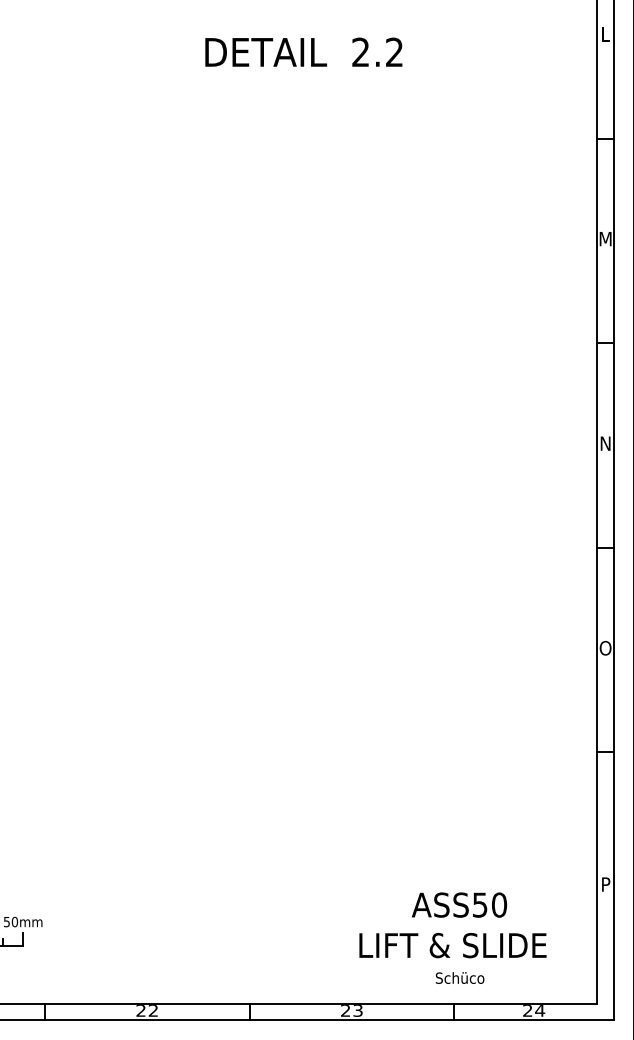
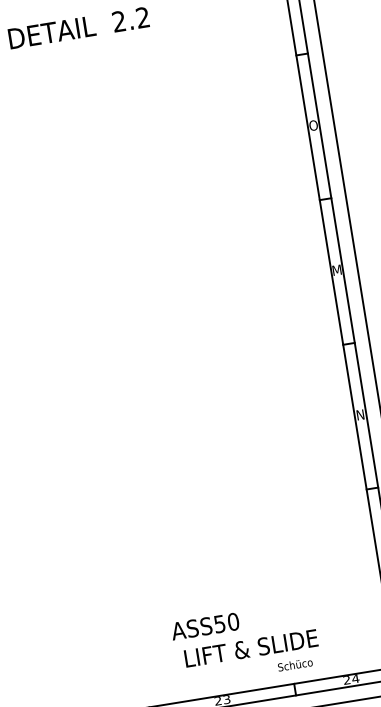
text: (605, 238) -> (313, 125), M -> O
text: (605, 443) -> (336, 270), N -> M
text: (605, 647) -> (360, 414), O -> N
text: (459, 904) -> (205, 626), moved
text: (452, 945) -> (250, 648), moved

